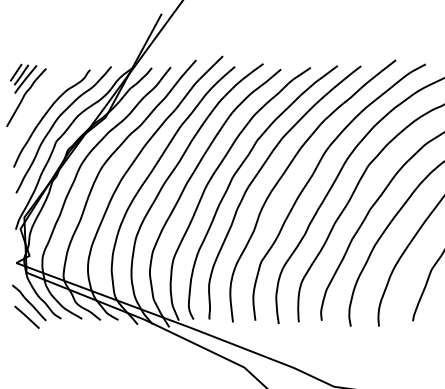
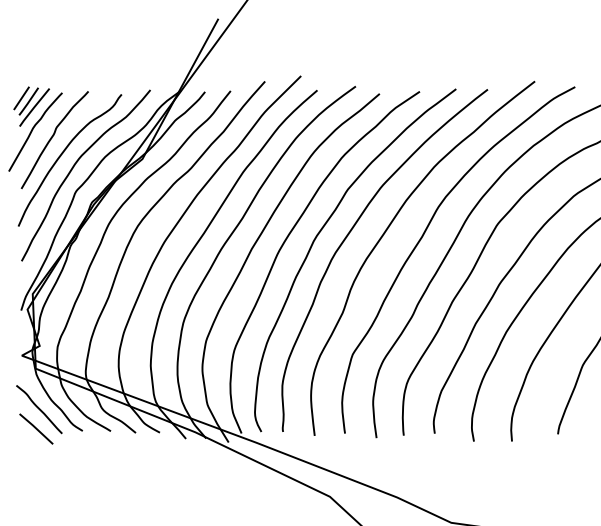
curve: (39, 102) -> (53, 138), added

